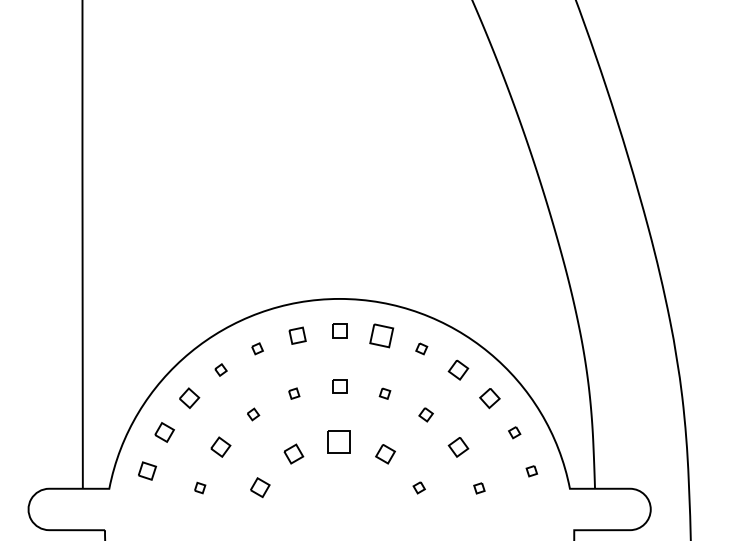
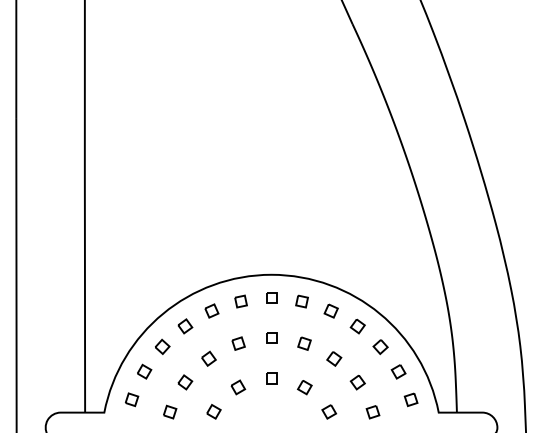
part: (380, 335) -> (301, 301), size x0.71
part: (256, 348) -> (211, 310), size x1.67
part: (420, 348) -> (330, 310), size x1.67
part: (221, 370) -> (185, 326), size x1.67
part: (294, 393) -> (238, 343), size x1.67
part: (385, 393) -> (304, 343), size x1.67
part: (252, 414) -> (208, 358), size x1.67
part: (426, 414) -> (334, 358), size x1.43
part: (514, 432) -> (398, 371), size x1.67
part: (339, 441) -> (271, 378), size x0.62
part: (531, 470) -> (410, 399), size x1.67
part: (200, 487) -> (170, 411), size x1.67
part: (419, 487) -> (329, 411), size x1.67
part: (478, 488) -> (372, 412), size x1.67

